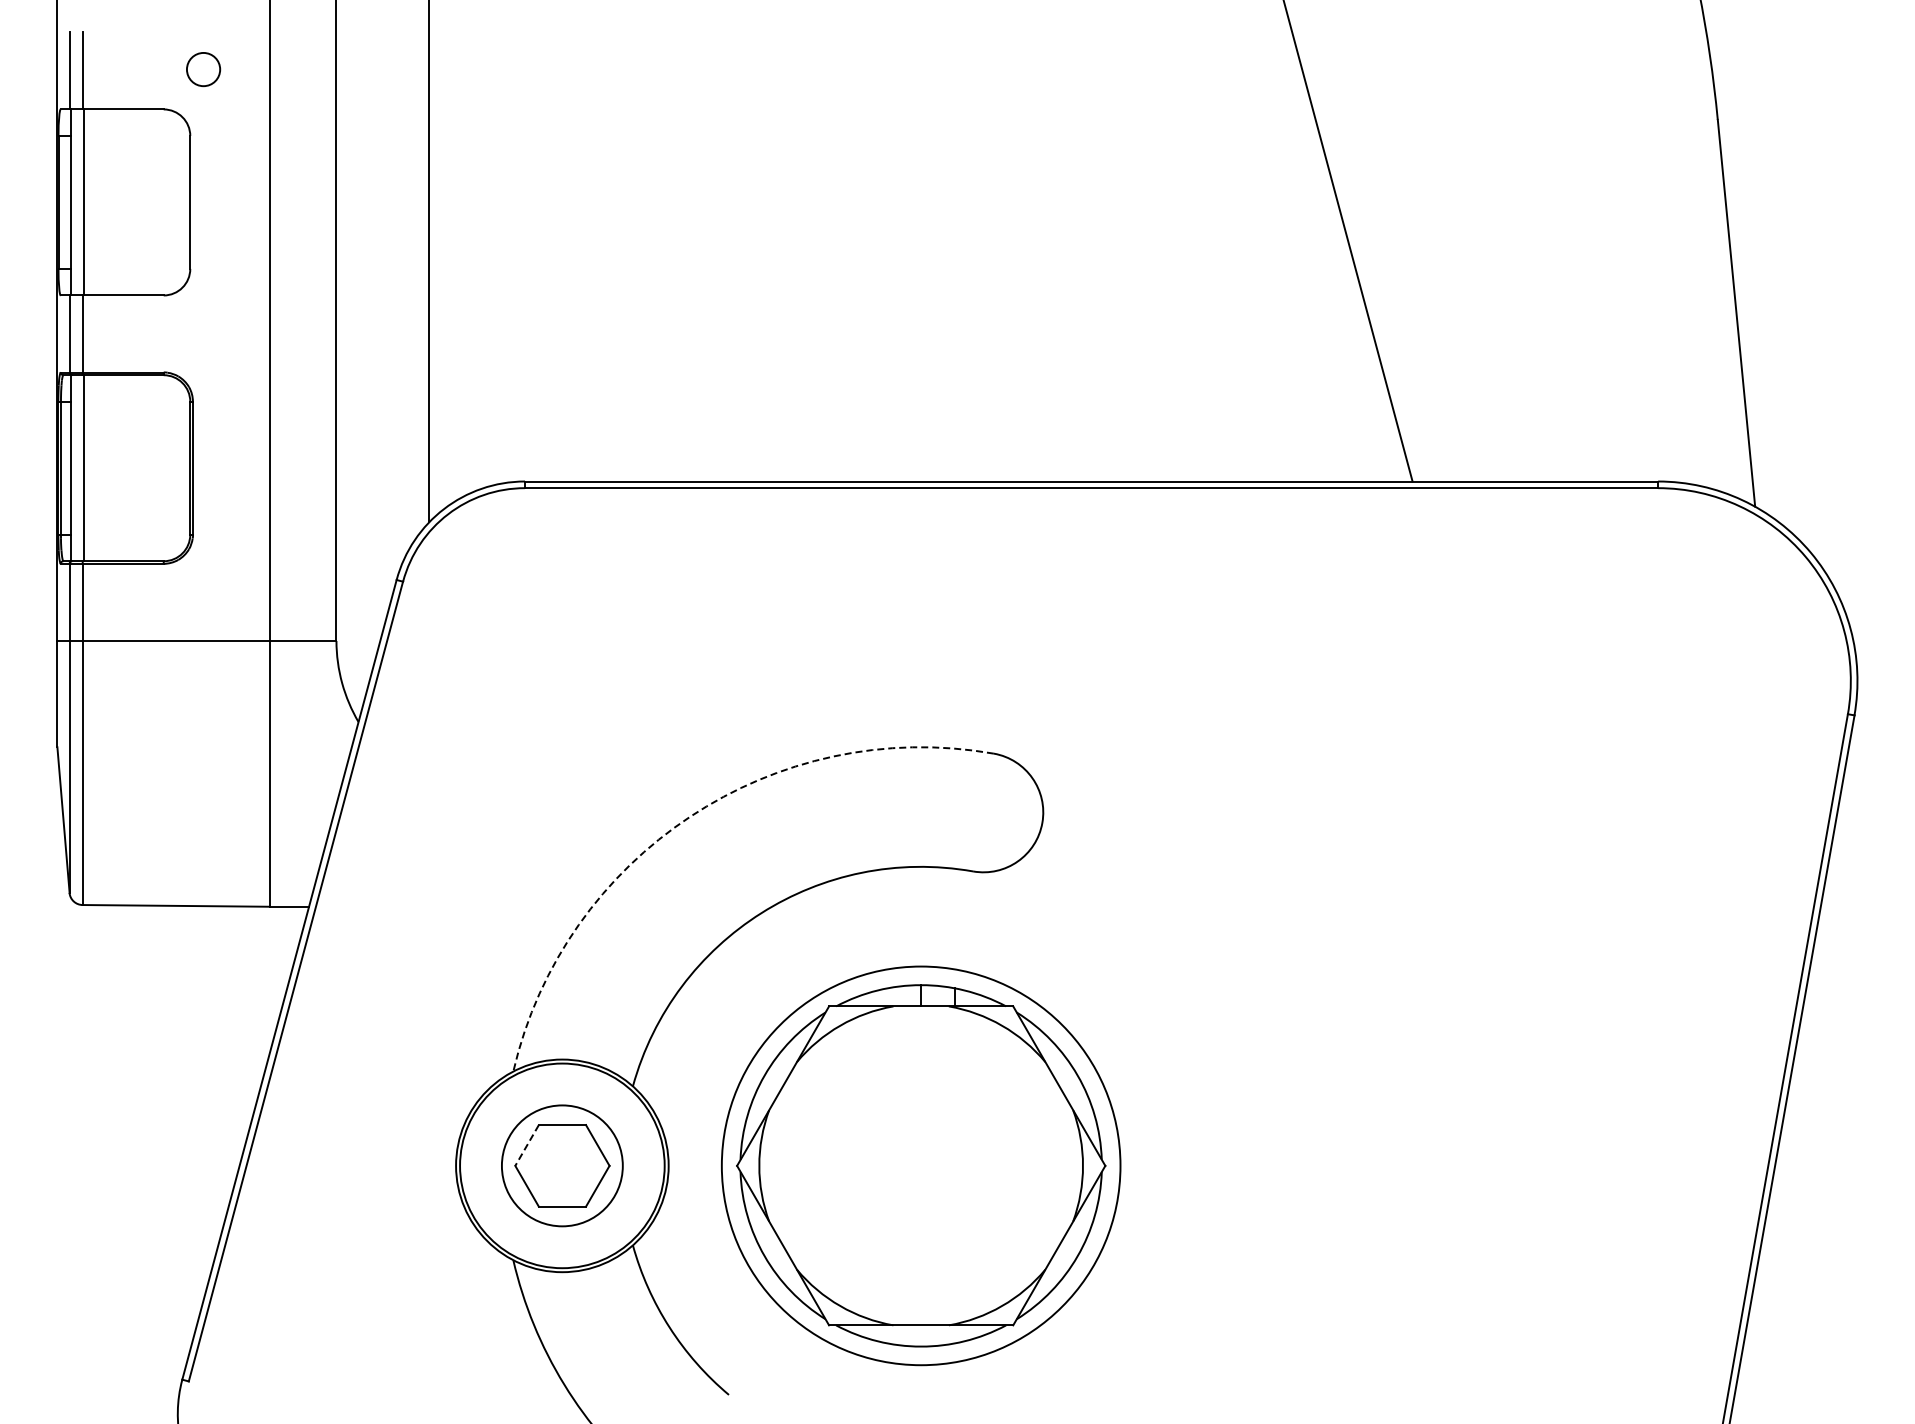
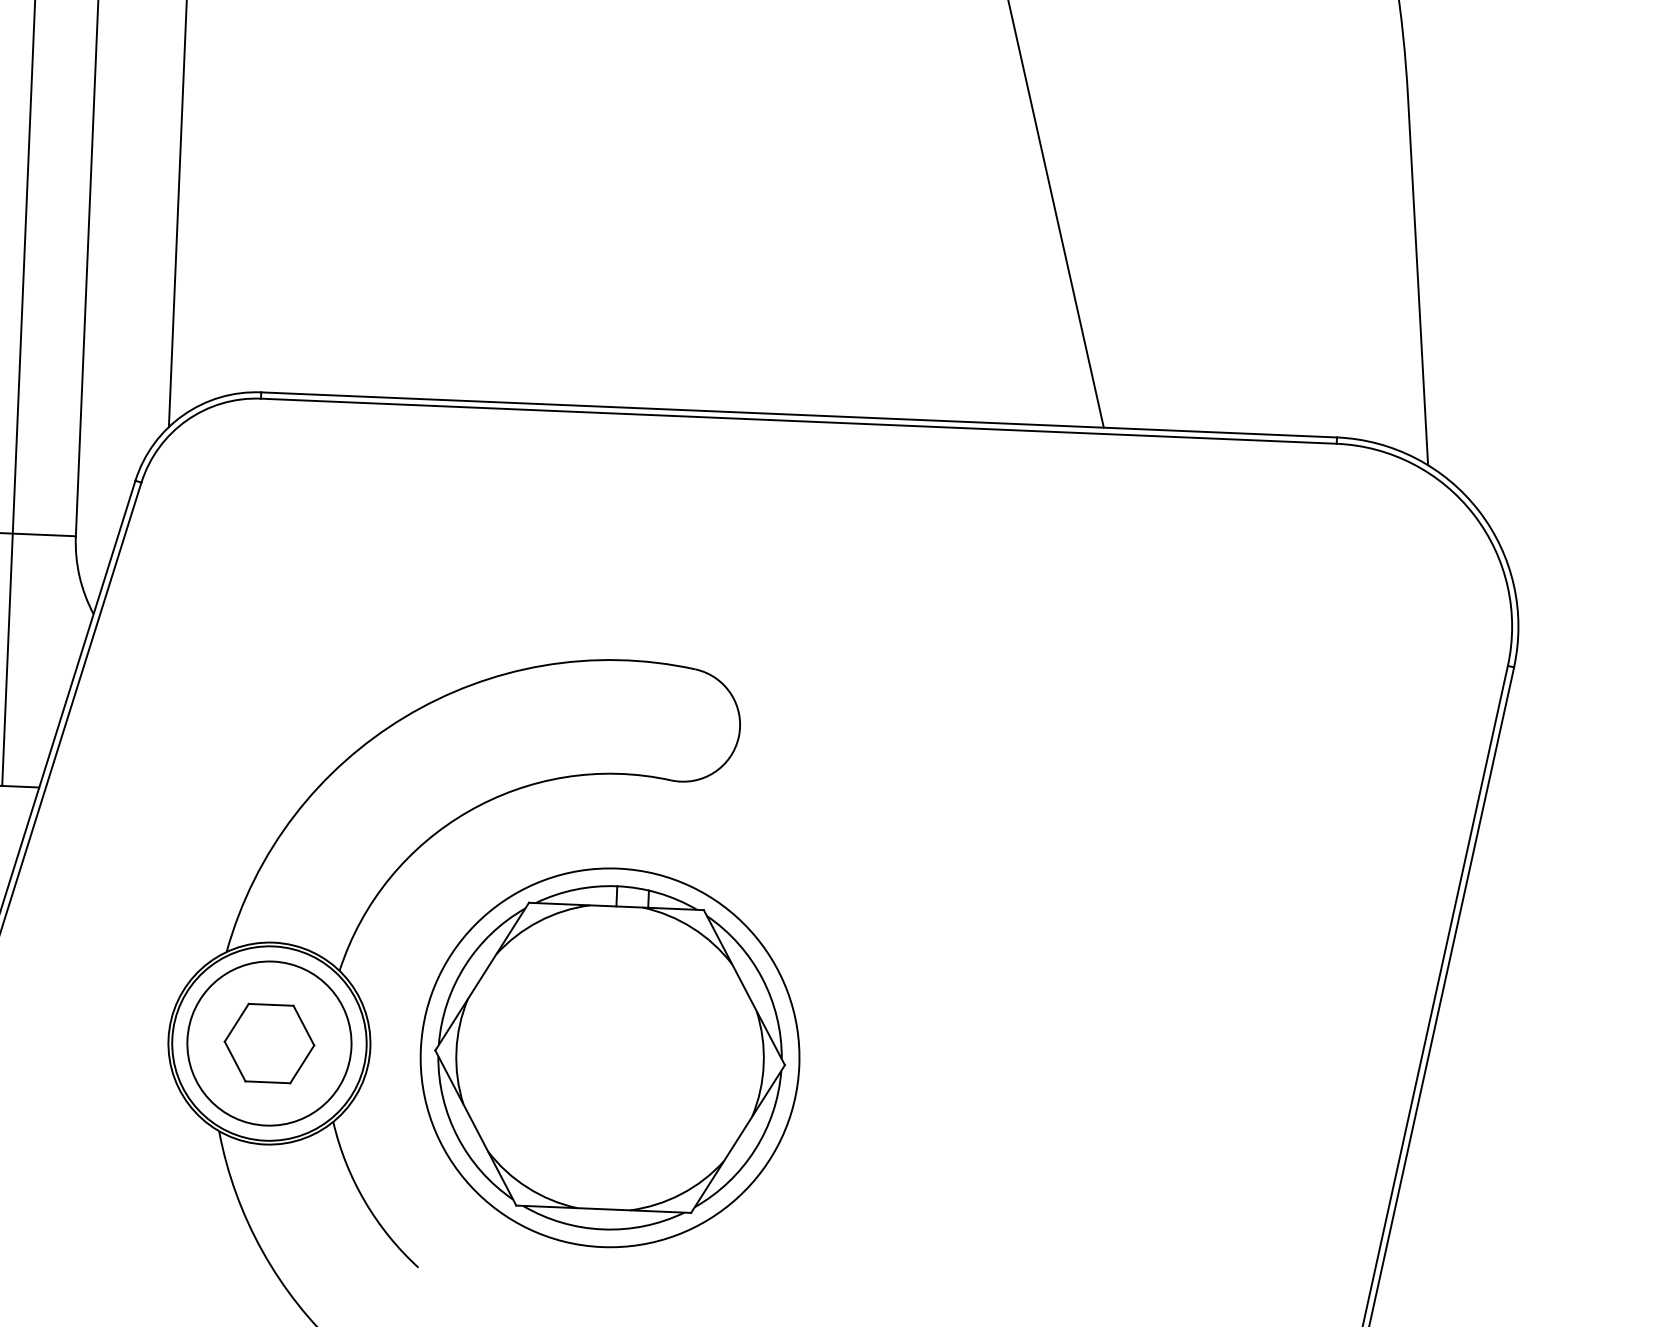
arc: (690, 816) -> (404, 716), dashed -> solid
line: (527, 1145) -> (237, 1022), dashed -> solid
circle: (562, 1165) -> (269, 1043), size x1.43

